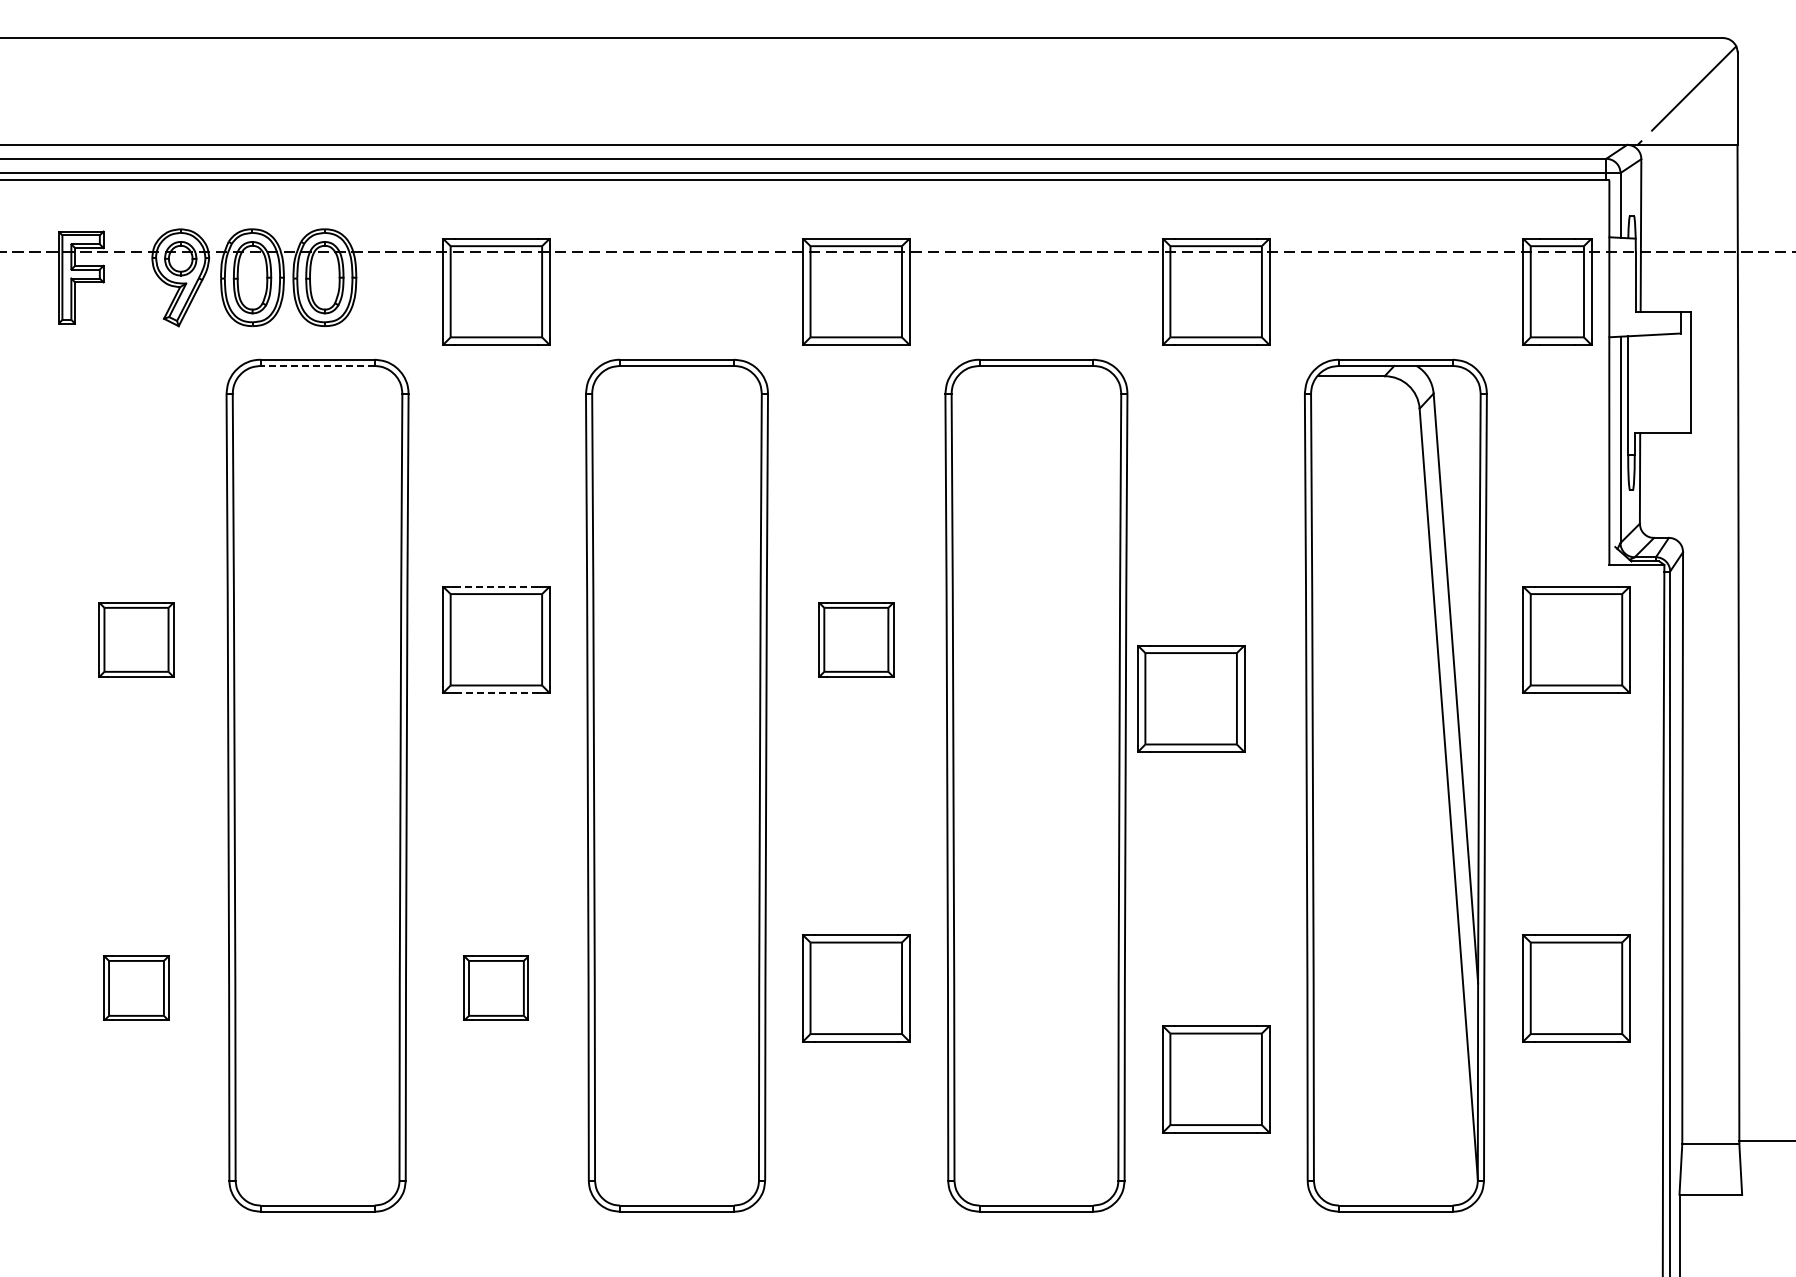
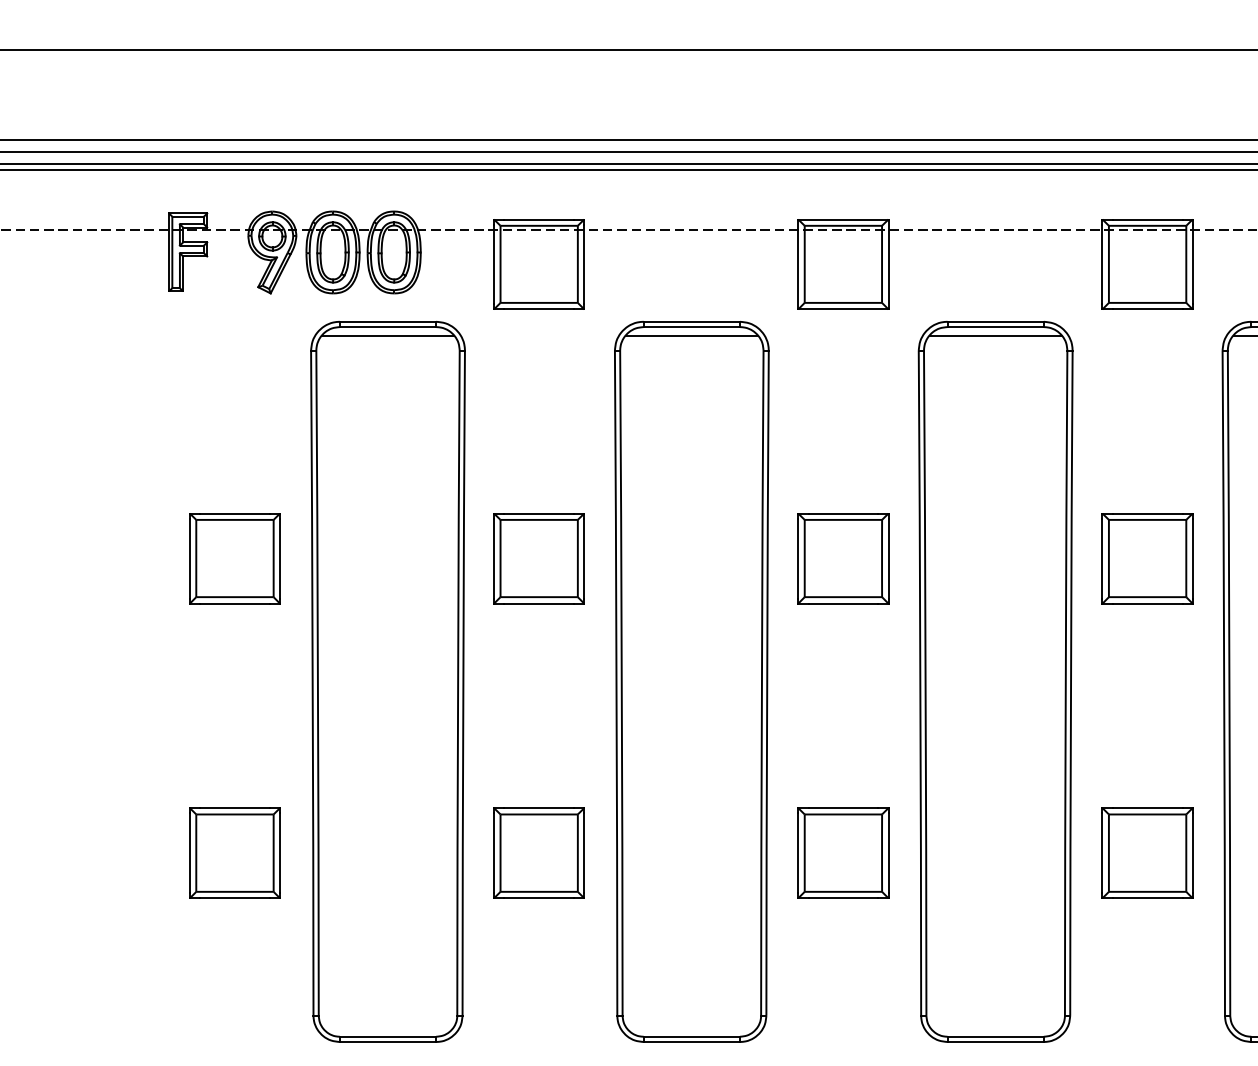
line: (317, 365) -> (387, 326), dashed -> solid
line: (317, 376) -> (387, 335), added
line: (676, 376) -> (691, 335), added
line: (1036, 376) -> (995, 335), added
line: (495, 586) -> (538, 513), dashed -> solid
part: (136, 639) -> (234, 558), size x1.43
part: (856, 639) -> (843, 558), size x1.43
line: (496, 693) -> (539, 603), dashed -> solid
part: (1191, 698) -> (1147, 558), moved
part: (136, 988) -> (234, 853), size x1.67
part: (496, 988) -> (539, 853), size x1.67
part: (1216, 1079) -> (1147, 853), moved

